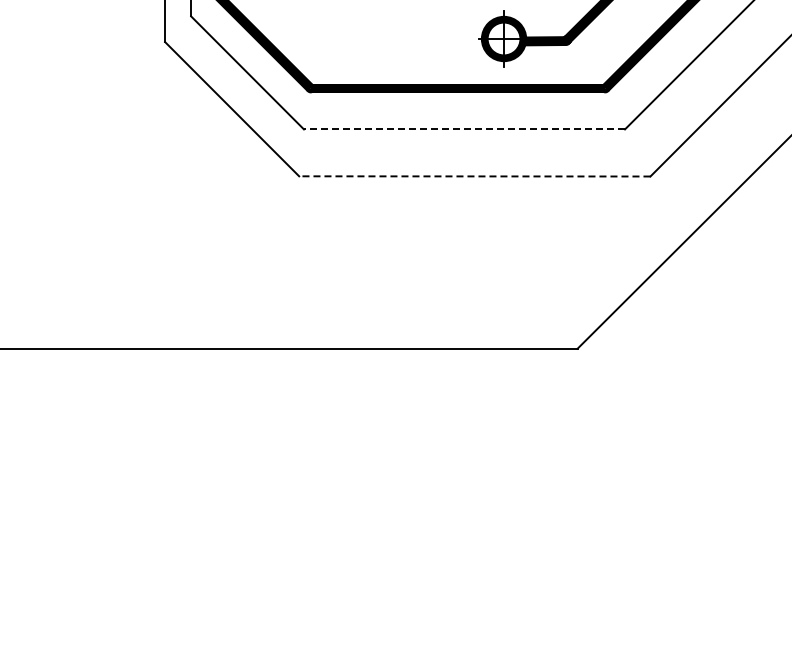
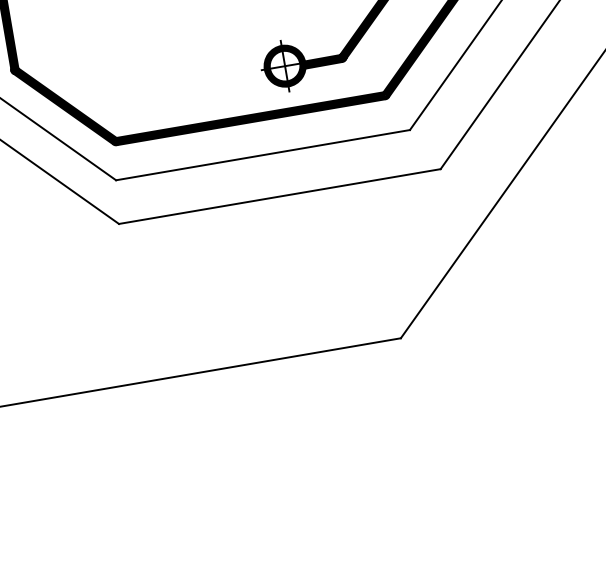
line: (464, 129) -> (263, 155), dashed -> solid
line: (474, 176) -> (279, 196), dashed -> solid

